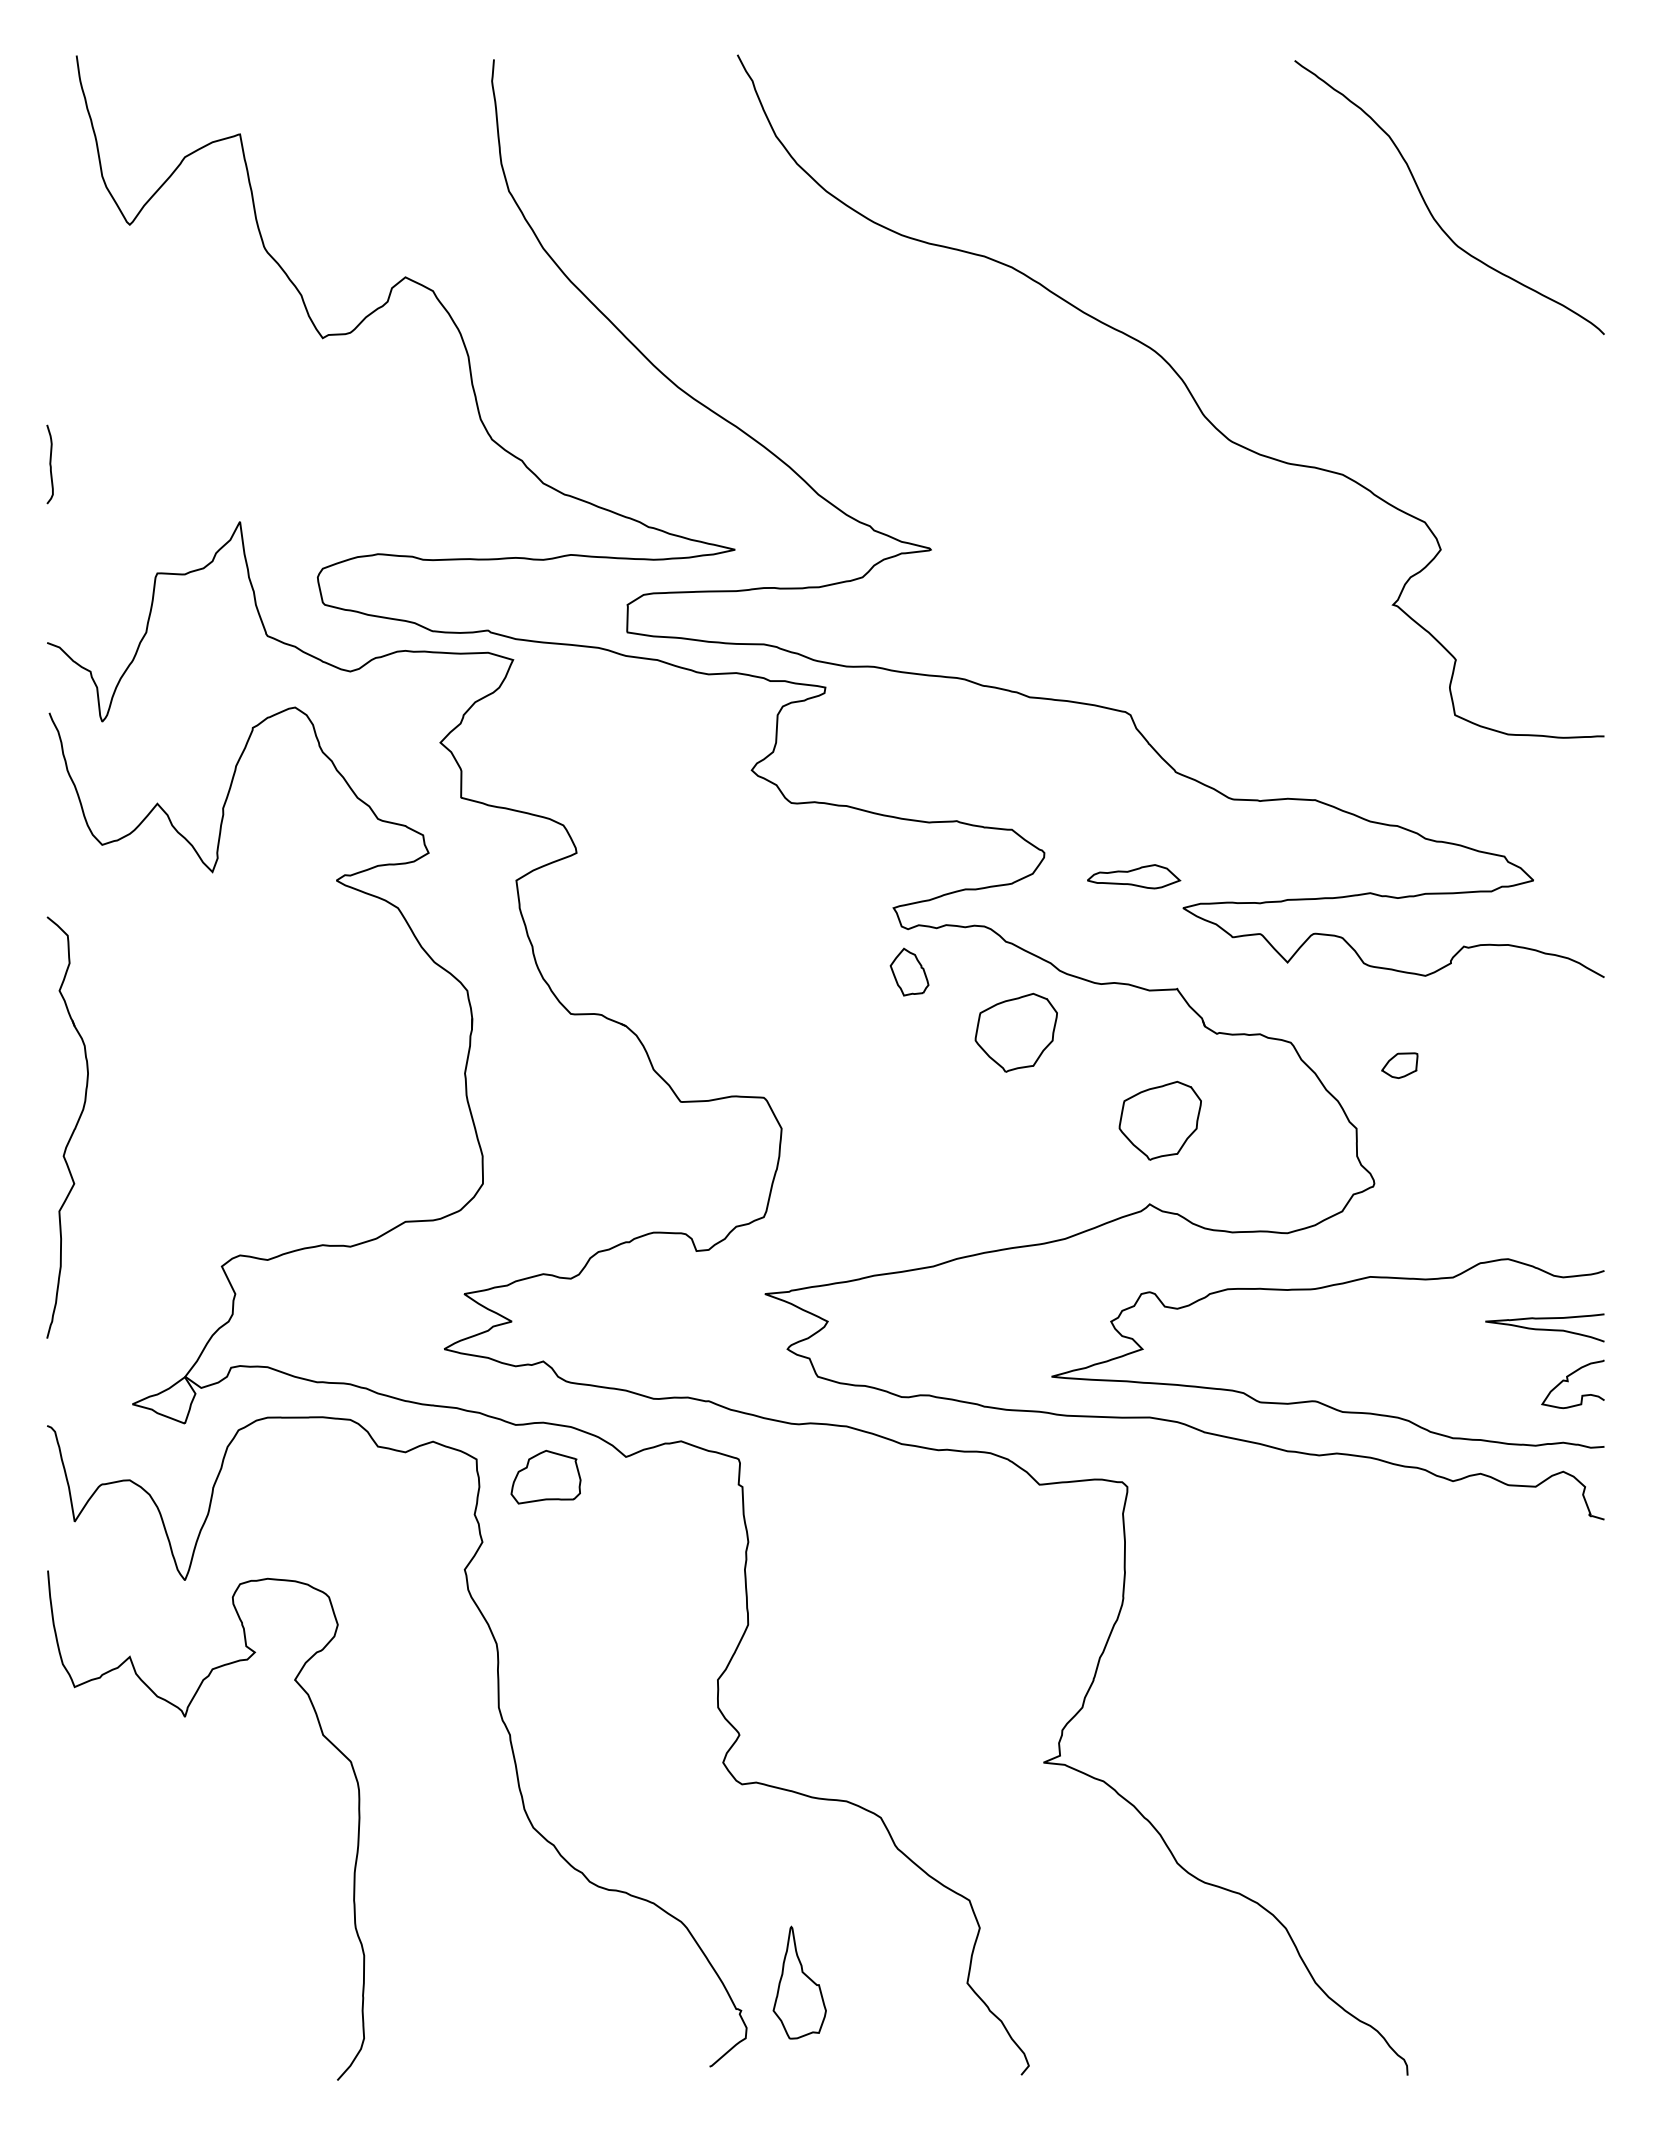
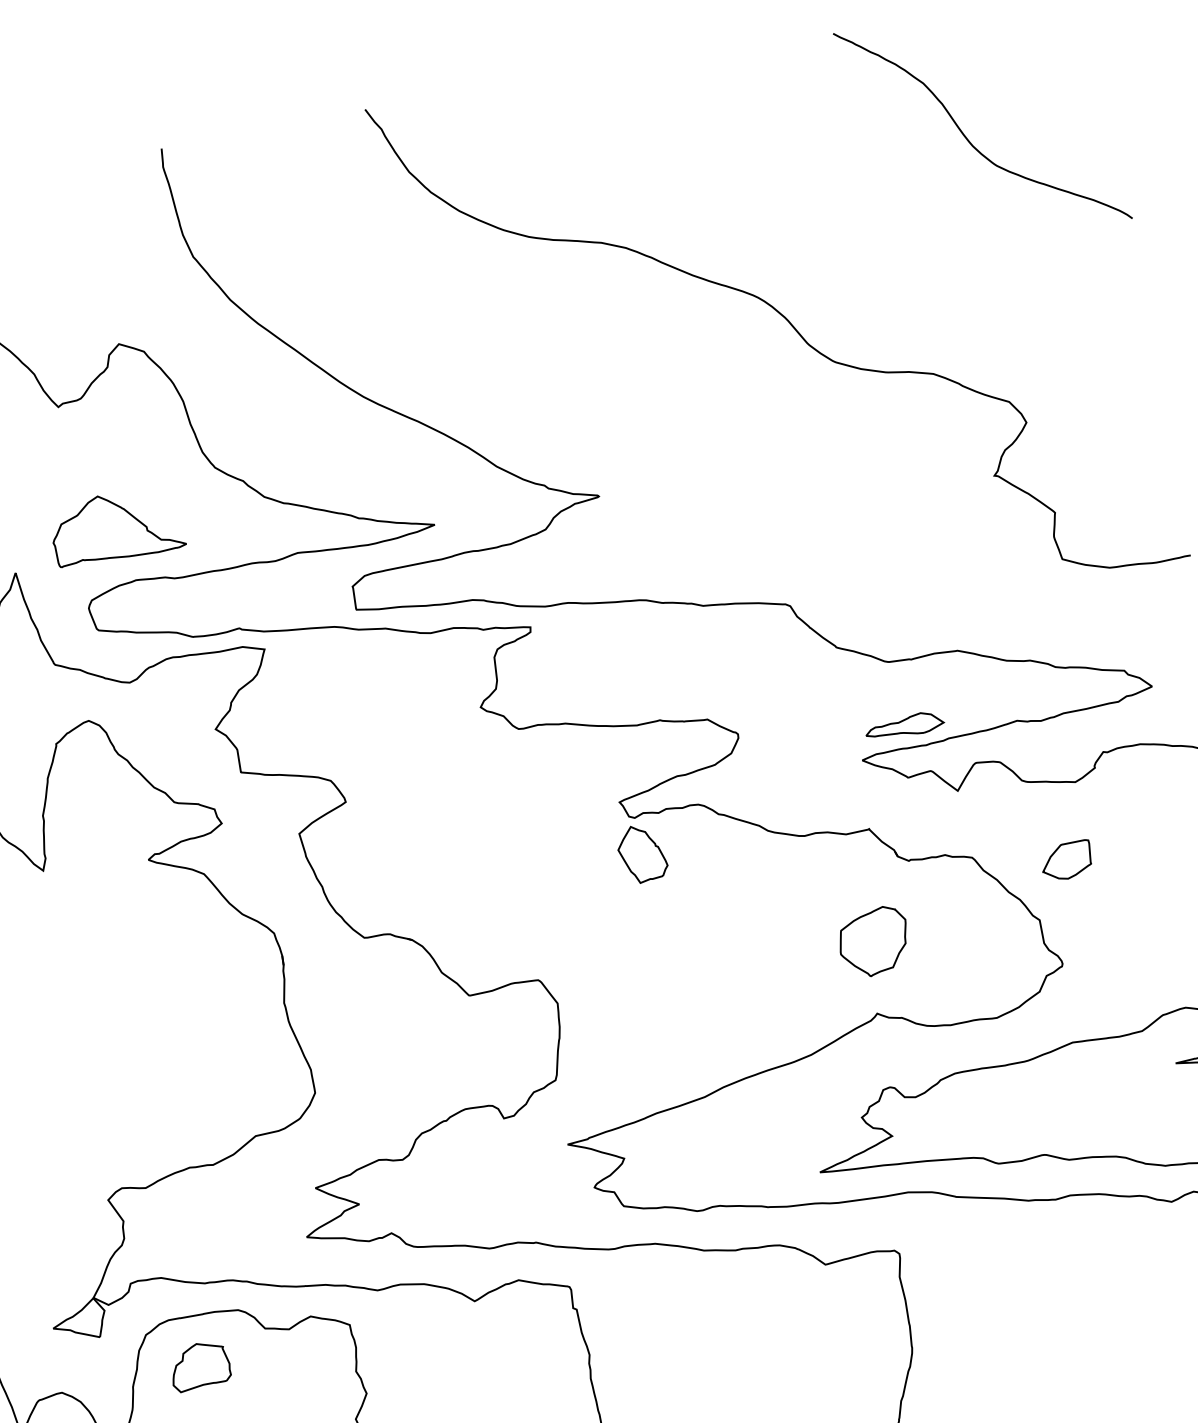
part: (366, 487) -> (116, 526), added
part: (1134, 876) -> (905, 725), moved
part: (909, 971) -> (642, 853), size x1.43
part: (1015, 1032) -> (739, 888), removed
part: (1399, 1065) -> (1066, 861), size x1.67
part: (545, 1476) -> (199, 1365), moved

